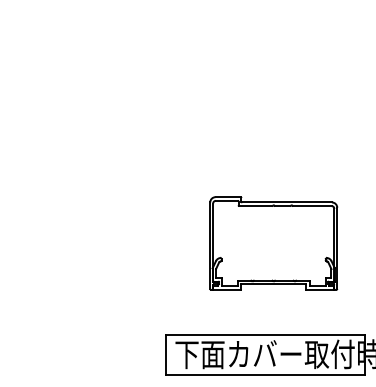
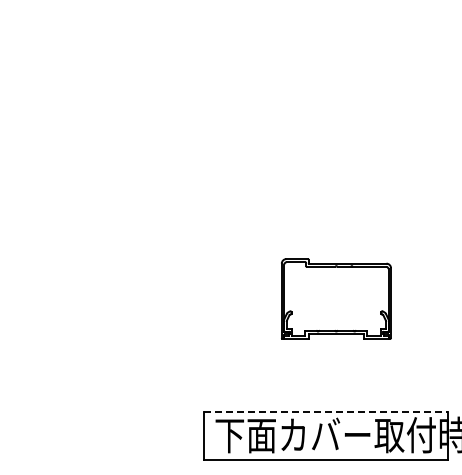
part: (273, 243) -> (336, 298), size x0.7
line: (265, 335) -> (326, 411), solid -> dashed

